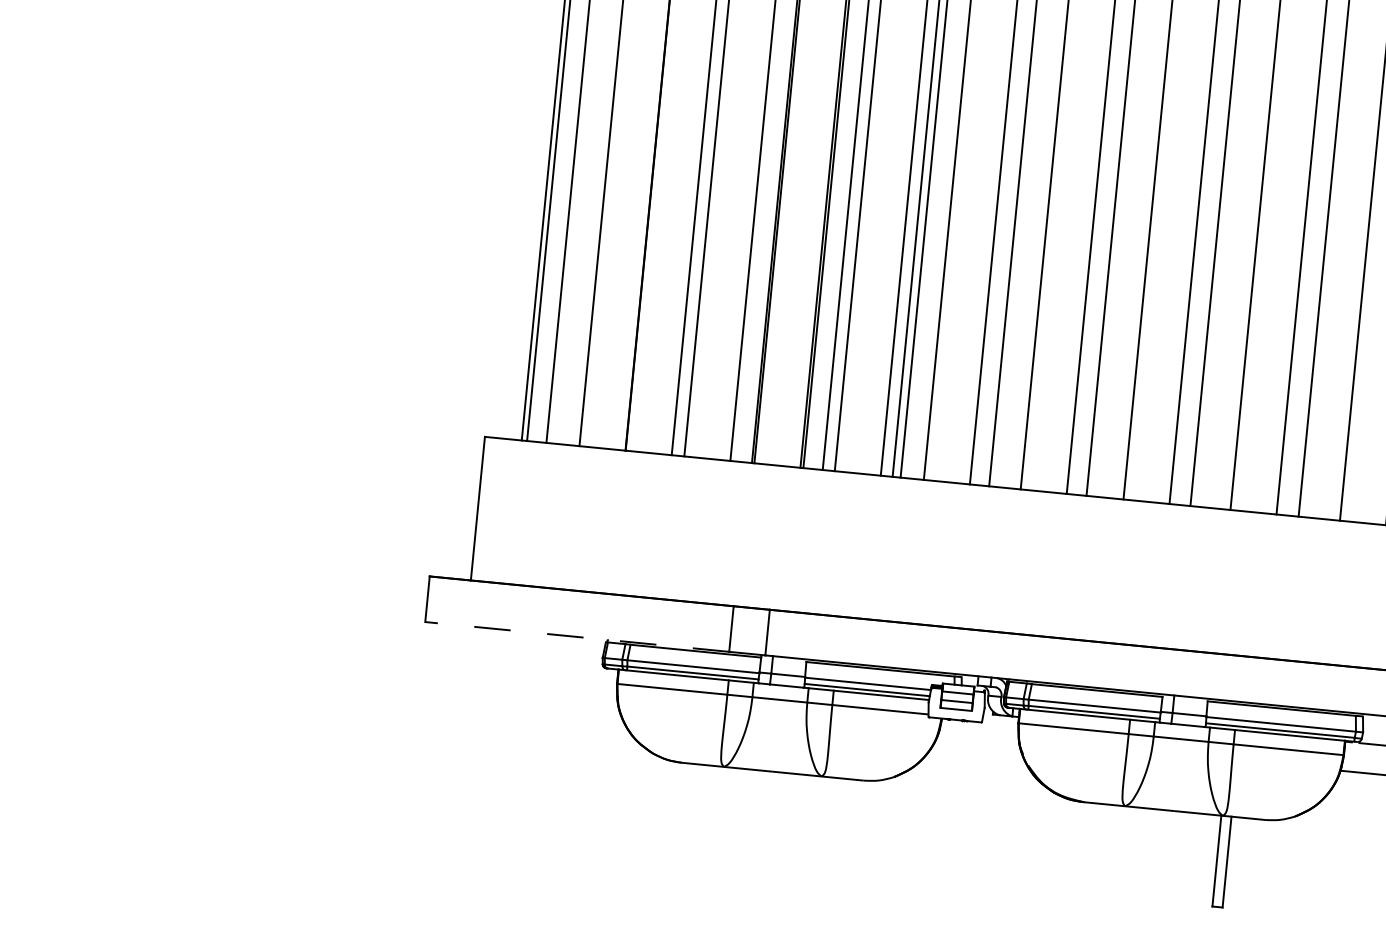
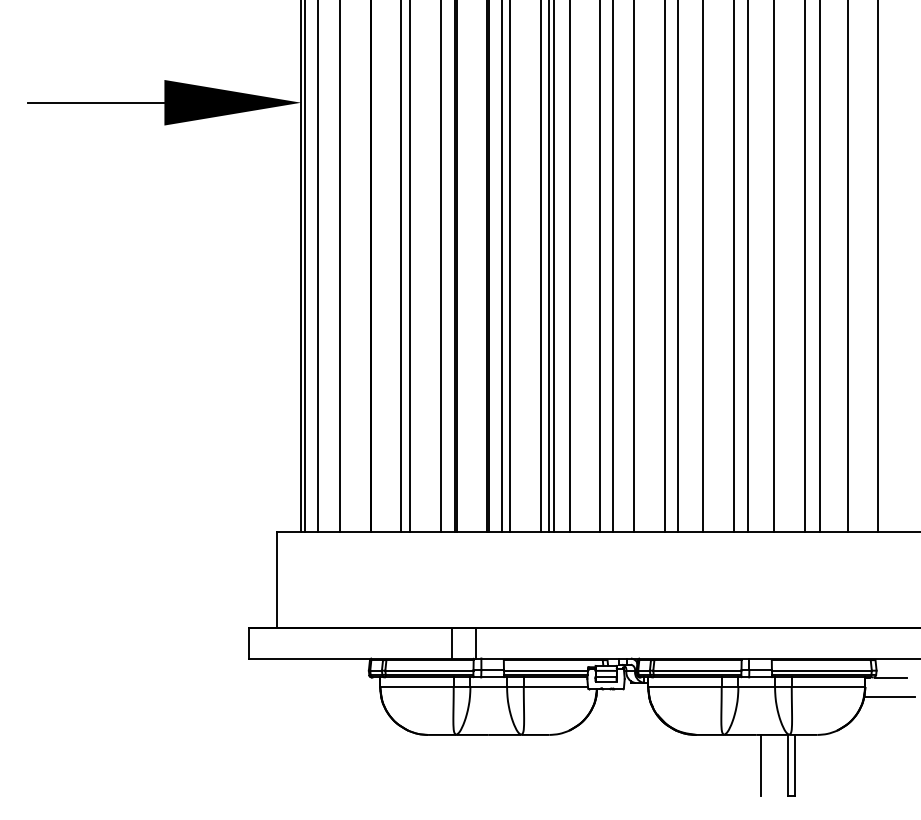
line: (576, 636) -> (350, 658), dashed -> solid
line: (1175, 855) -> (760, 764), added

